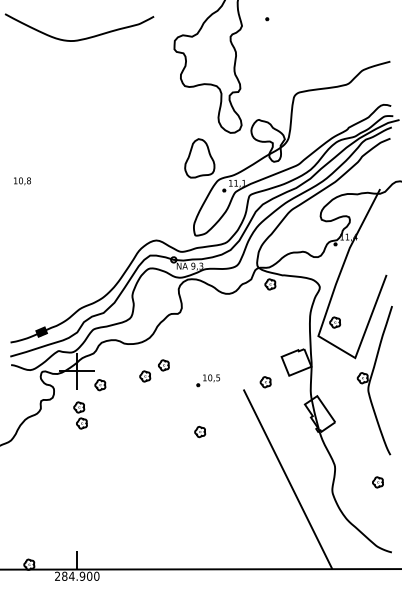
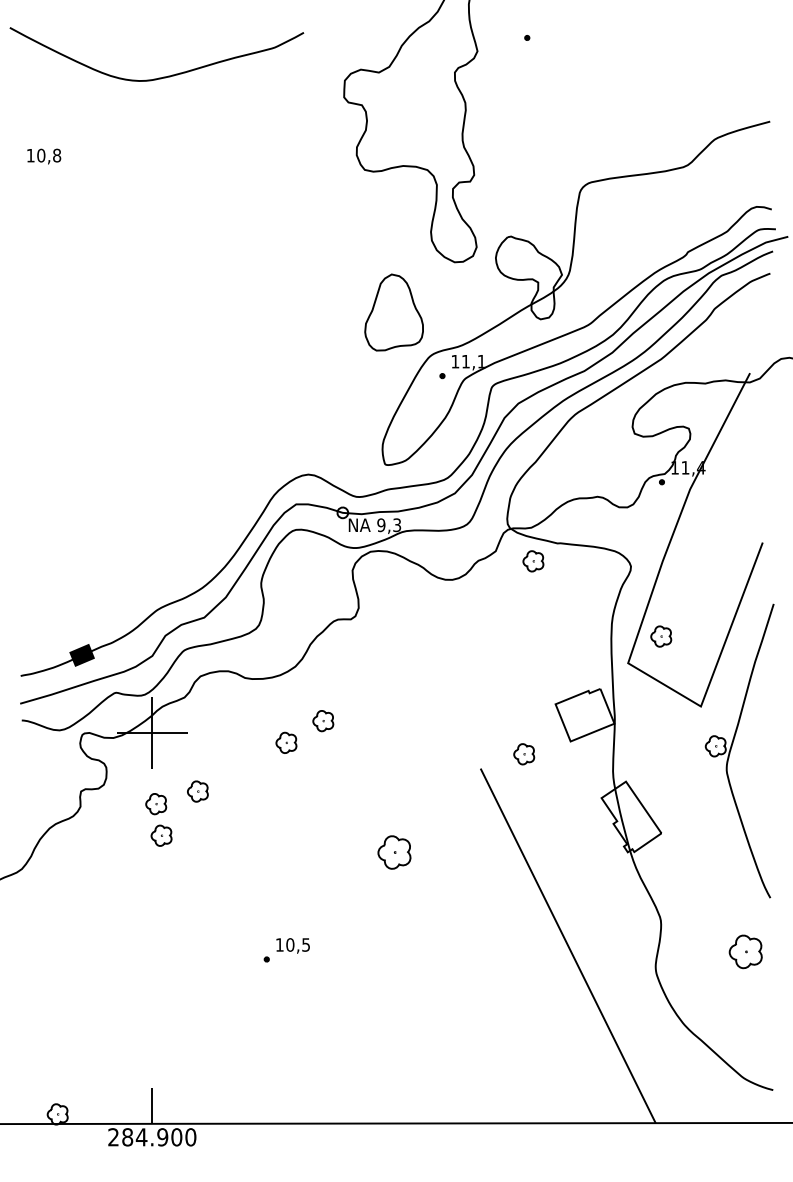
text: (22, 181) -> (44, 156), moved
part: (207, 380) -> (285, 950), moved
part: (100, 385) -> (198, 792), moved
part: (200, 431) -> (395, 851), size x1.6
part: (377, 482) -> (744, 952), size x1.6

